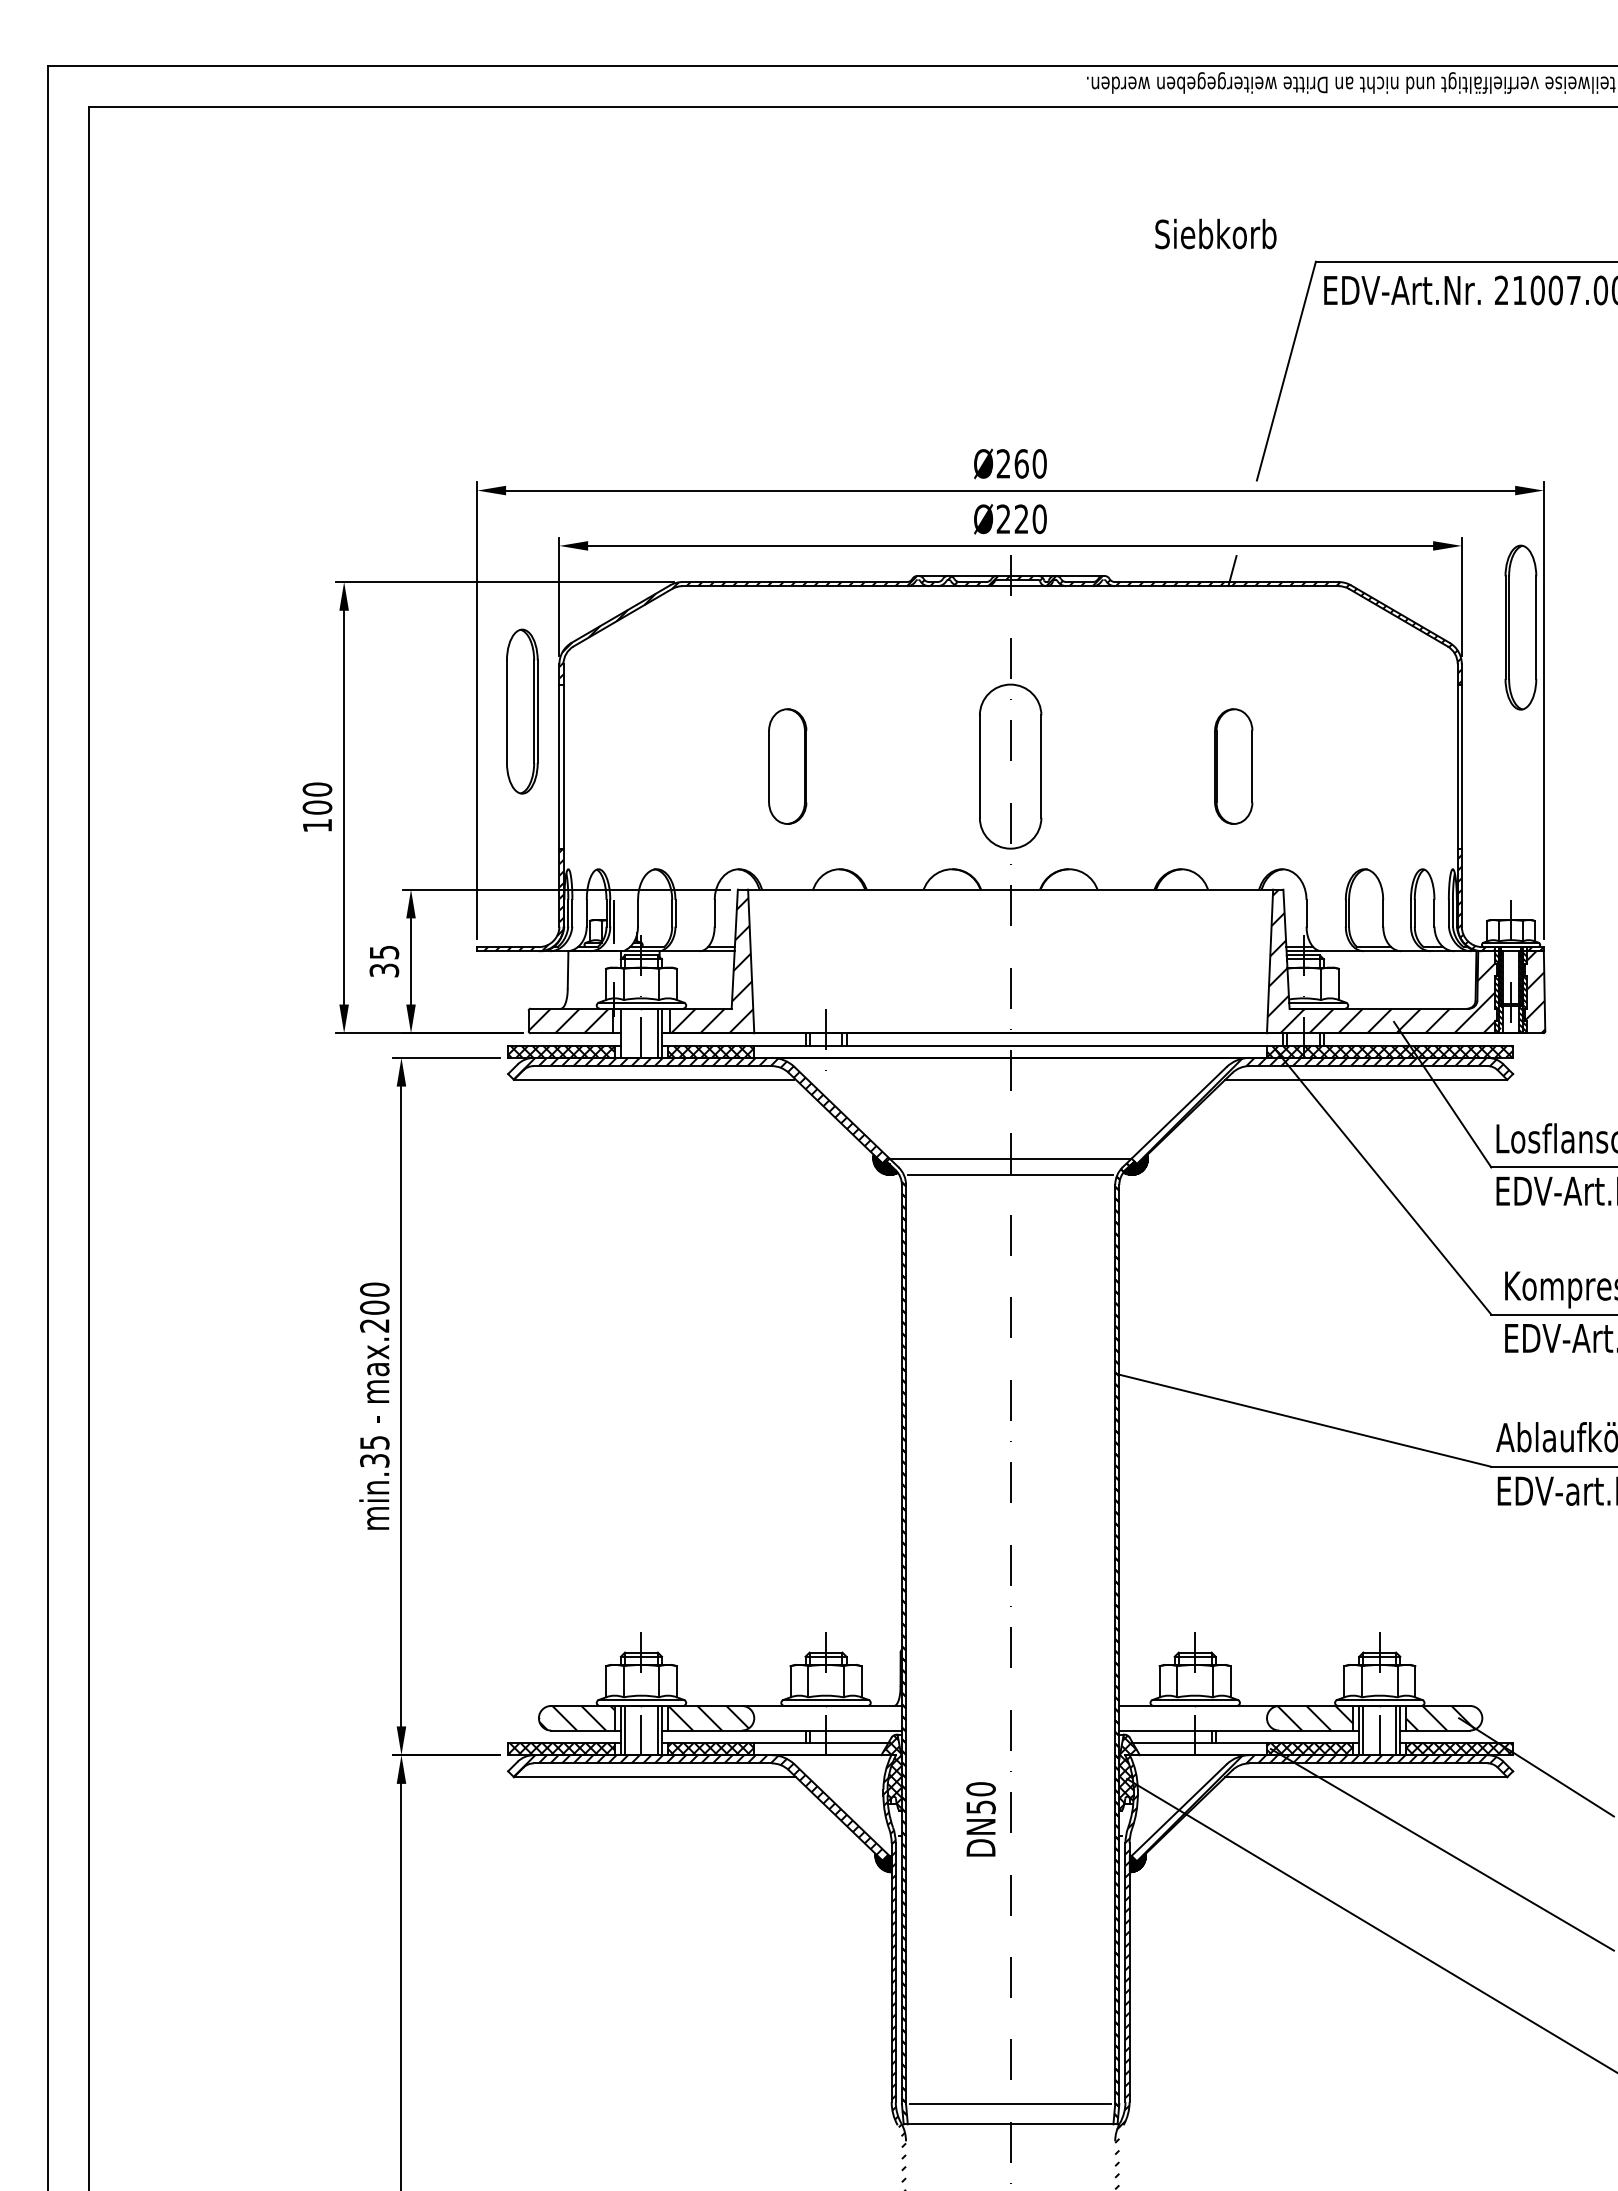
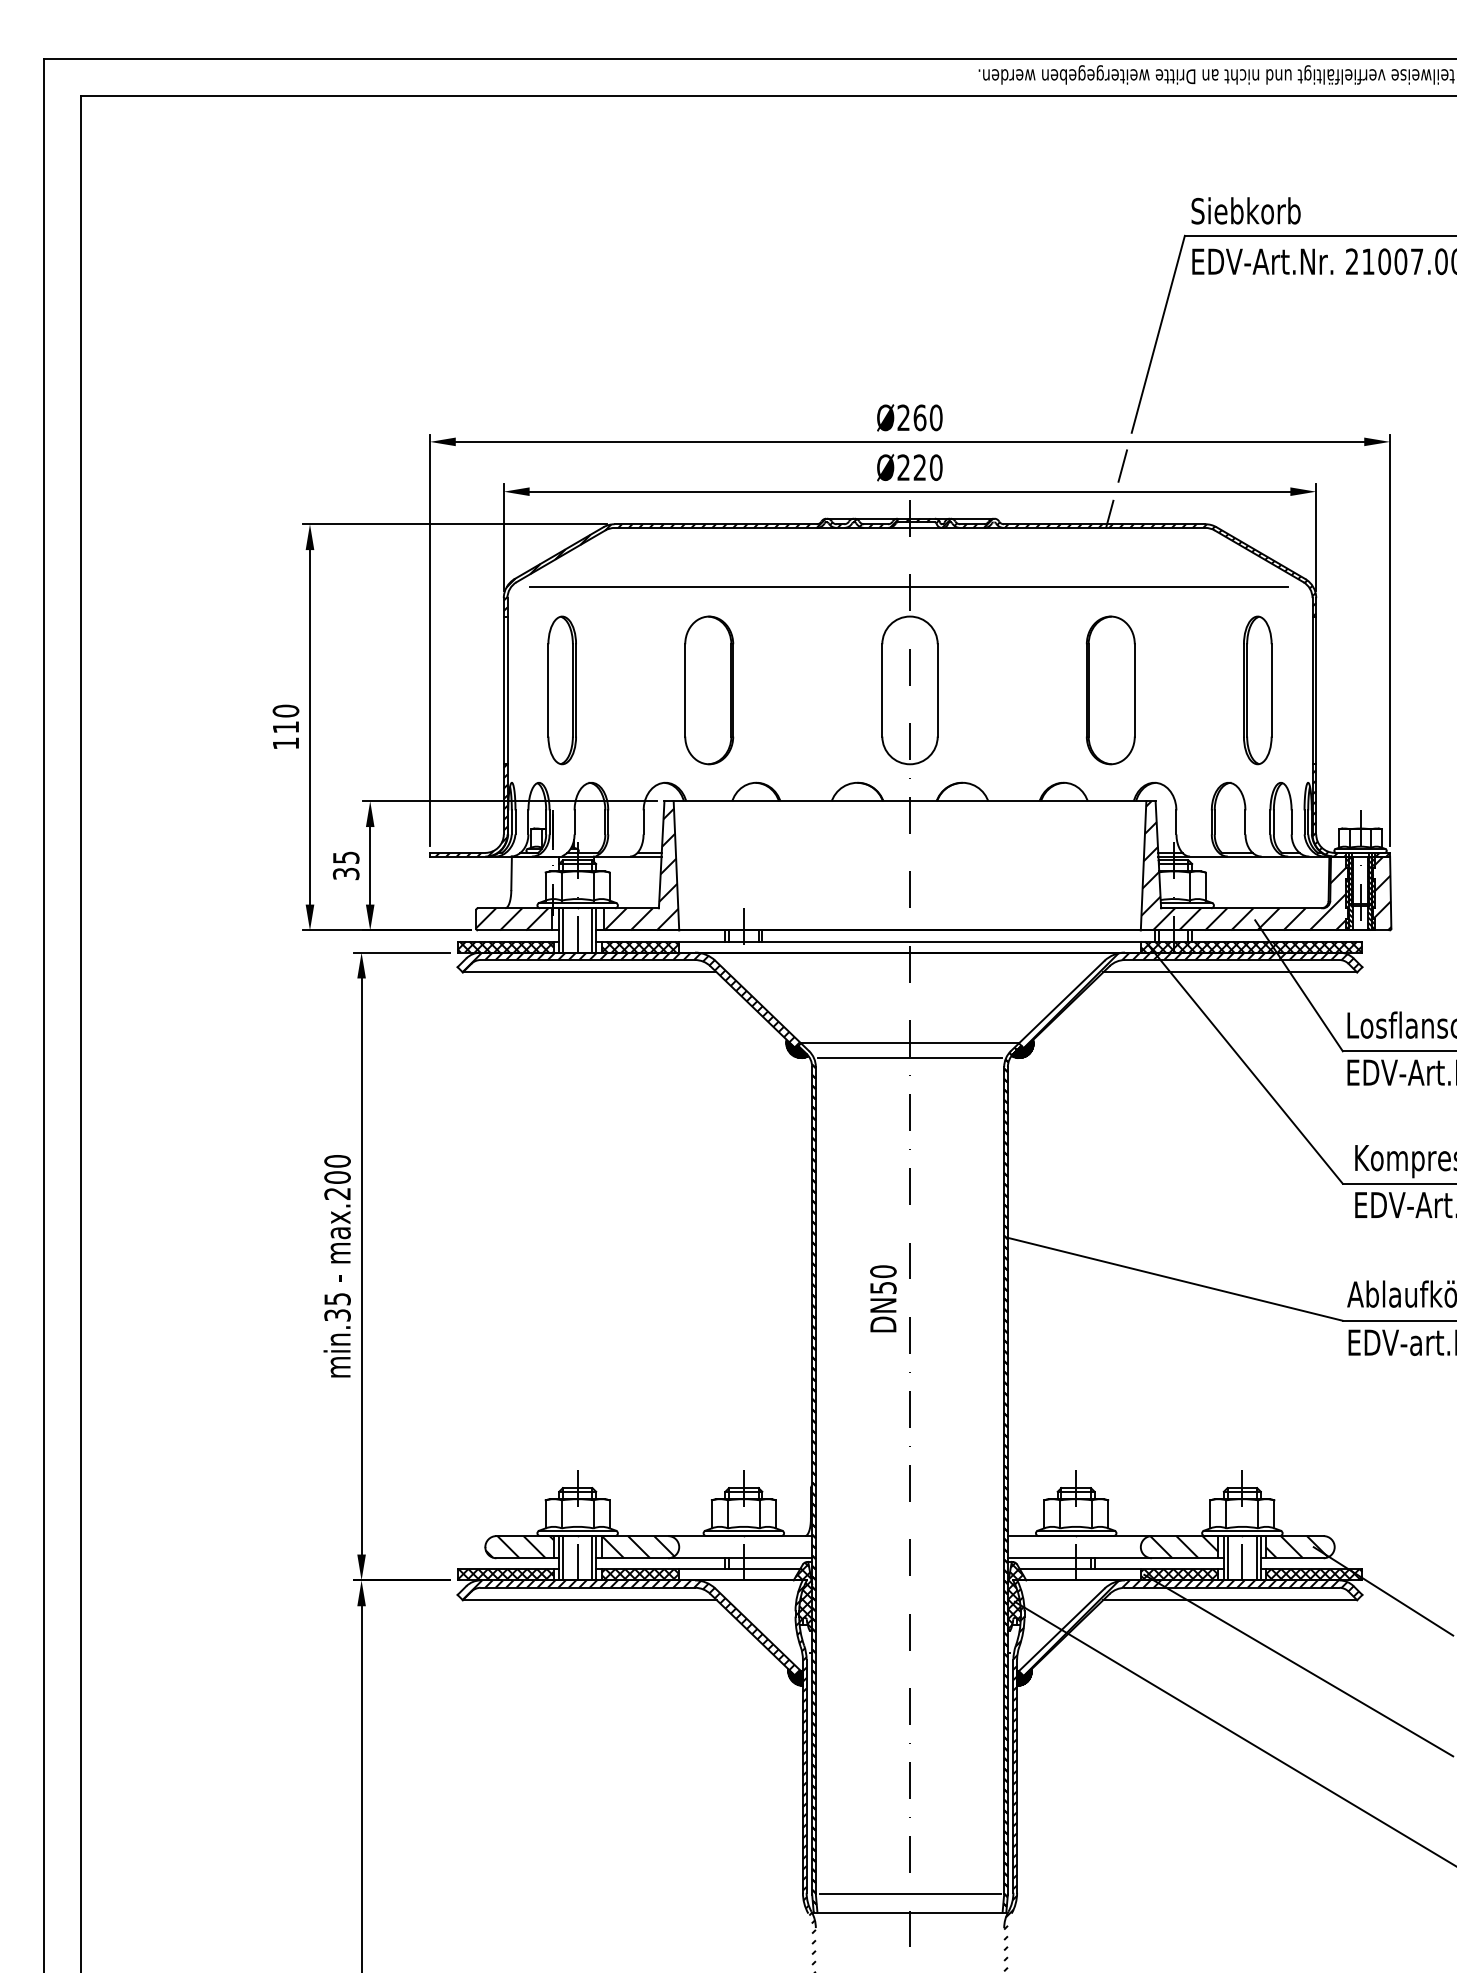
text: (1215, 233) -> (1245, 210), moved
line: (1246, 517) -> (1122, 466), added
part: (1520, 627) -> (1257, 690), moved
line: (1009, 651) -> (909, 586), added
part: (522, 711) -> (562, 690), moved
part: (787, 766) -> (709, 690), size x1.43
part: (1233, 766) -> (1110, 690), size x1.43
text: (317, 807) -> (286, 727), 100 -> 110
line: (625, 1032) -> (563, 929), added
text: (980, 1819) -> (882, 1298), moved

